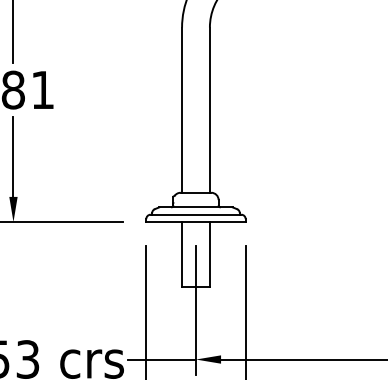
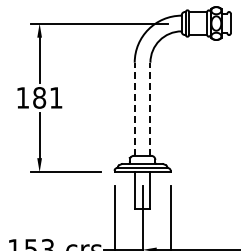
line: (181, 110) -> (134, 109), solid -> dashed
line: (210, 110) -> (150, 109), solid -> dashed

